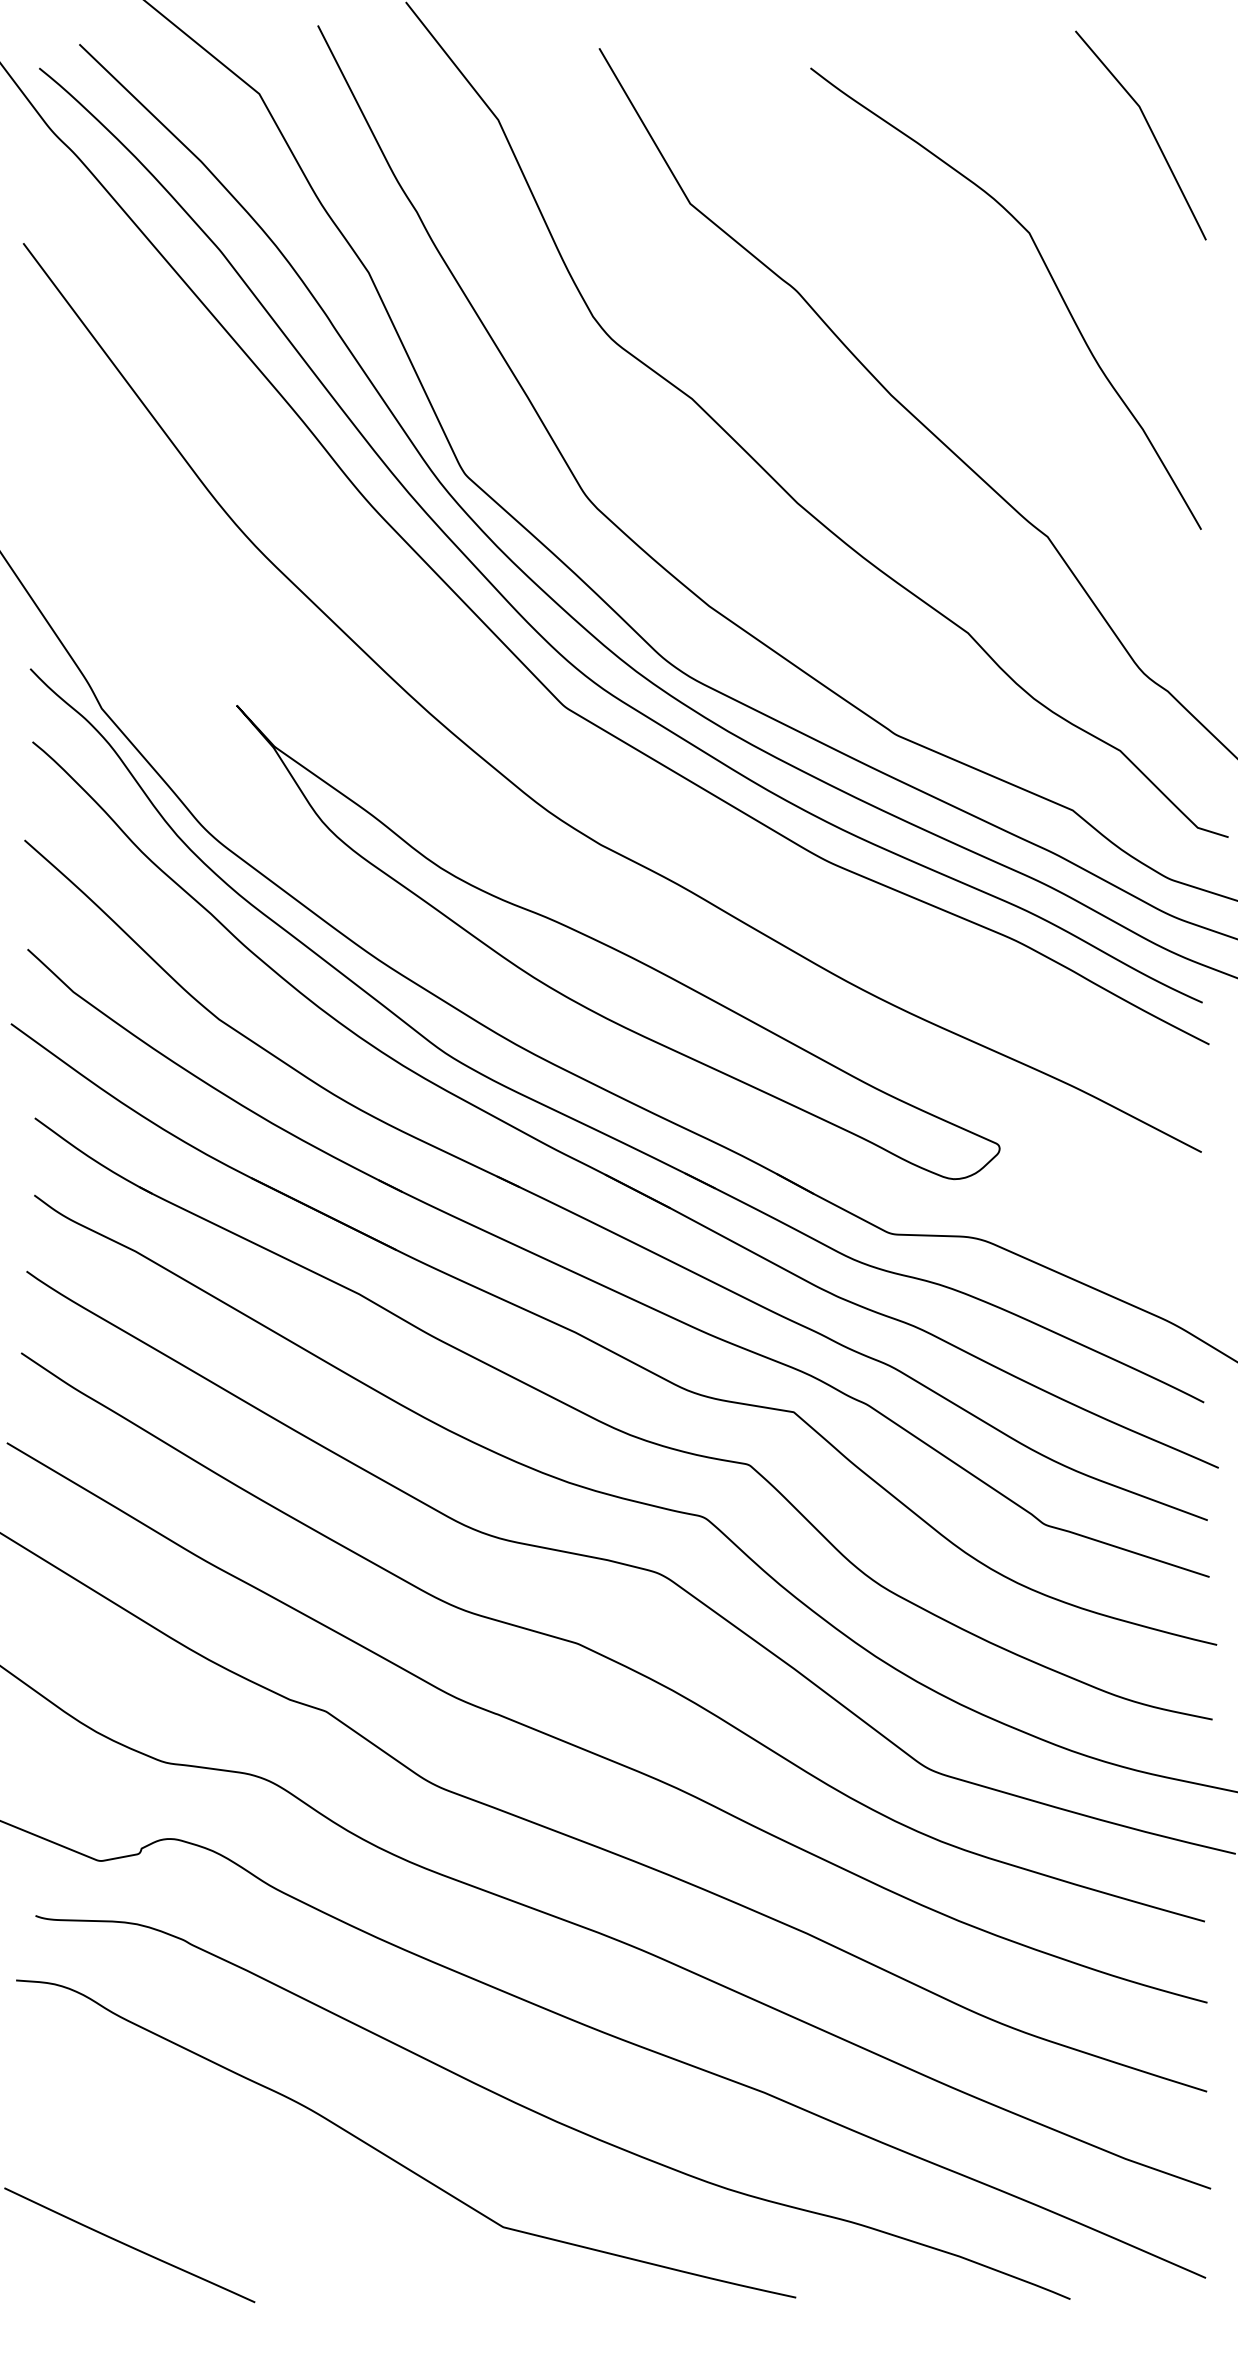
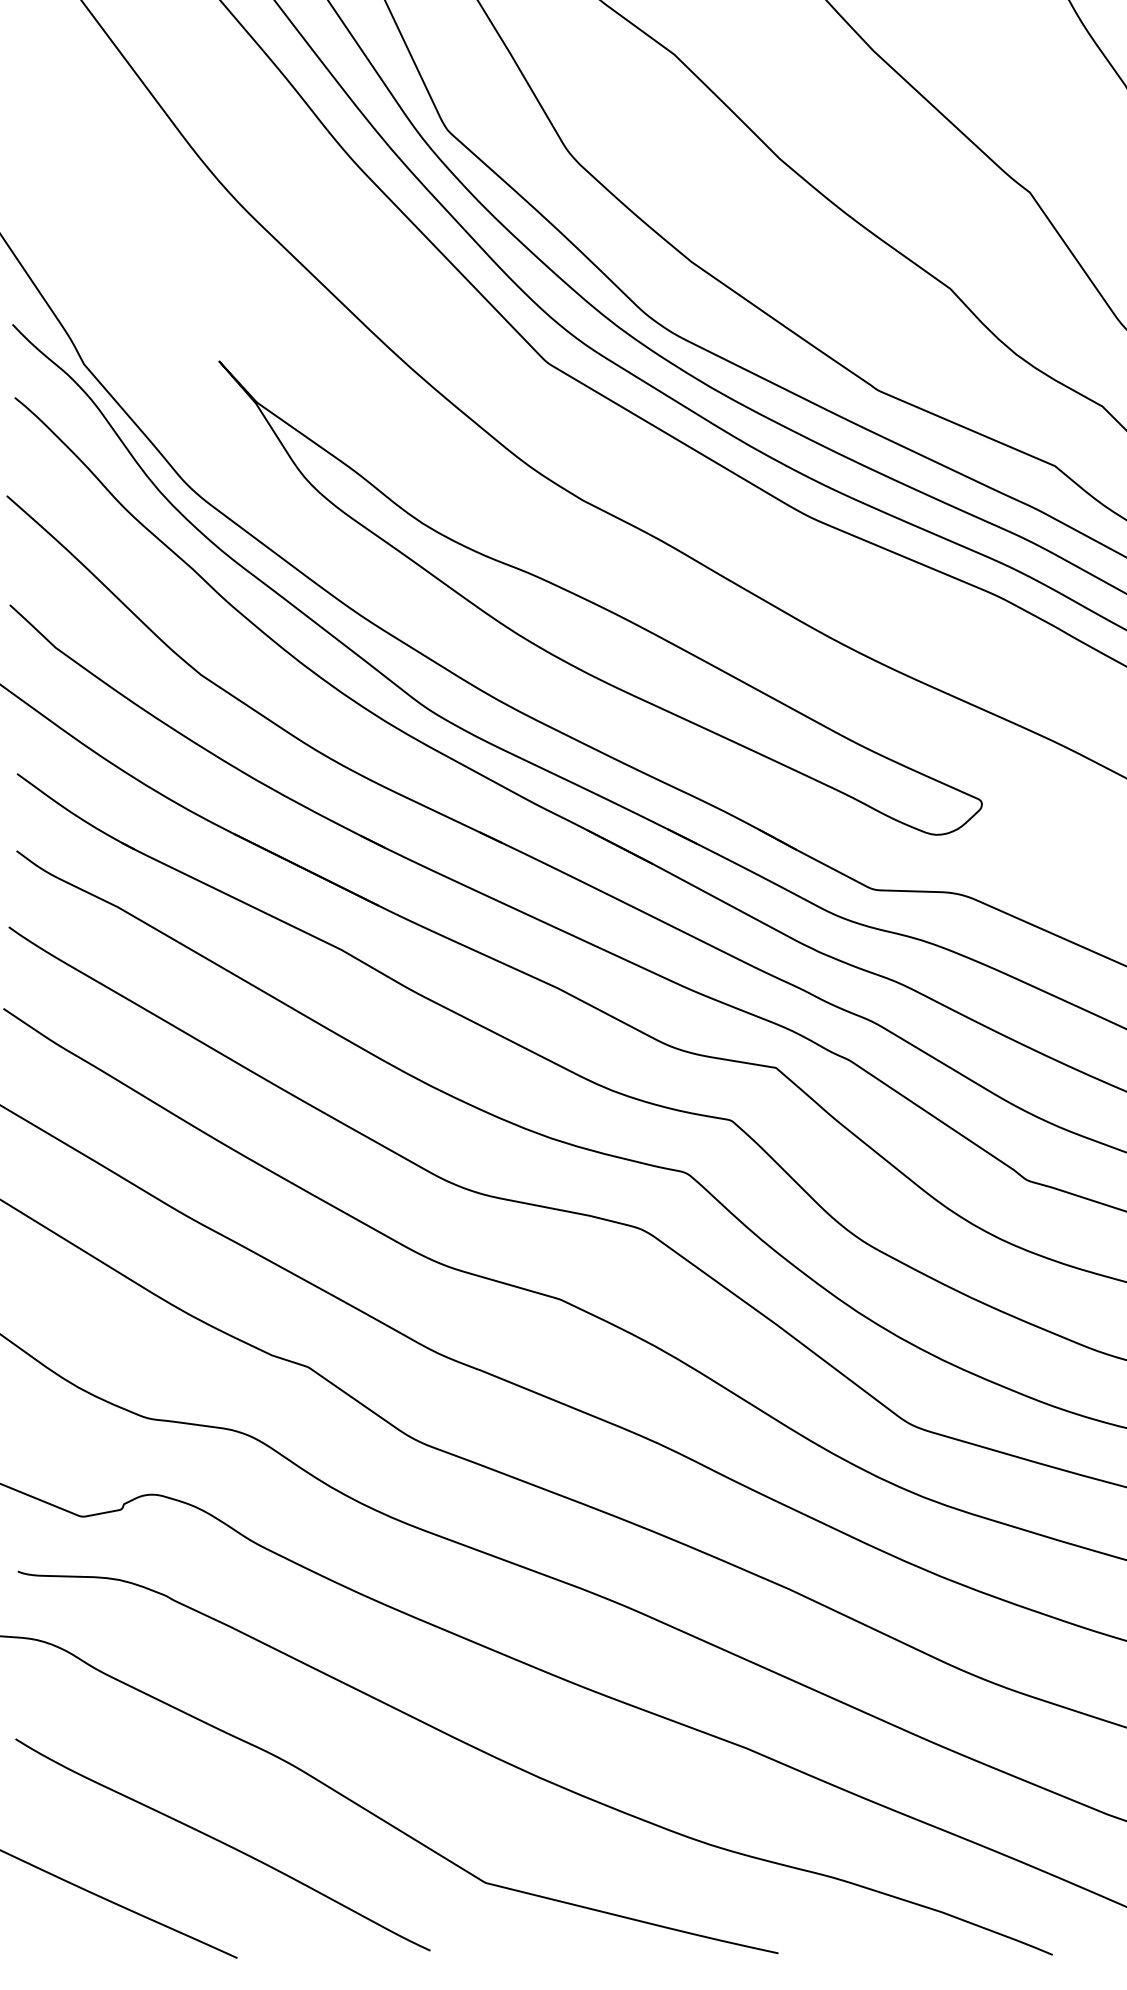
curve: (240, 2188) -> (222, 1844), added

